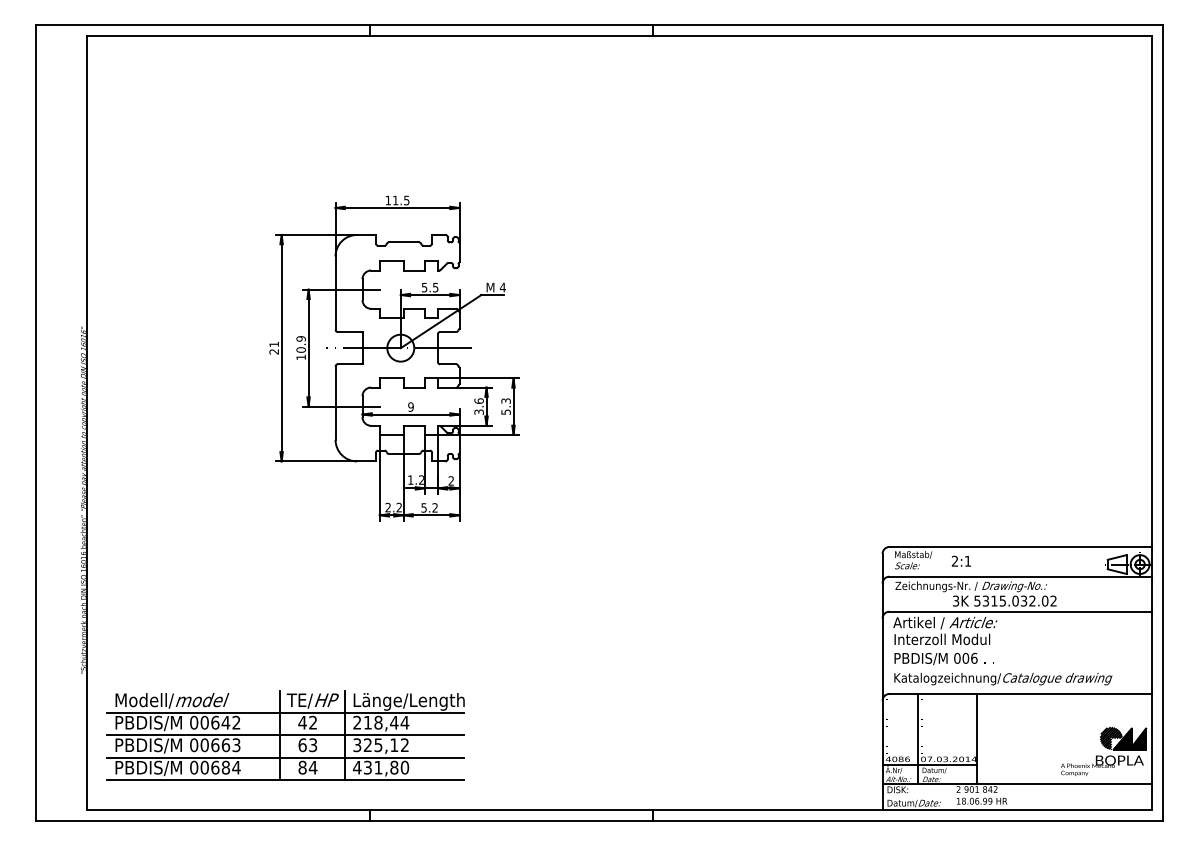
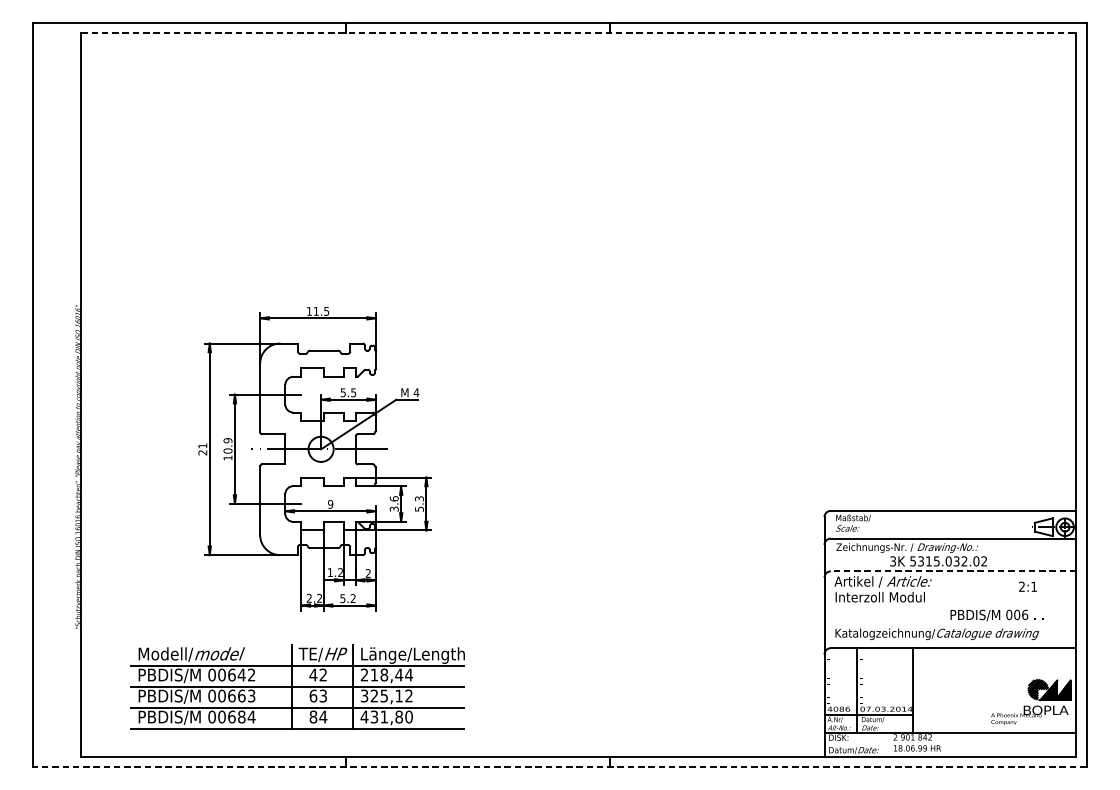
line: (619, 36) -> (578, 33), solid -> dashed
part: (394, 358) -> (315, 458), moved
text: (961, 560) -> (1028, 586), moved
line: (1020, 611) -> (953, 571), solid -> dashed
text: (943, 659) -> (996, 615), moved
part: (285, 735) -> (297, 686), moved
line: (599, 820) -> (560, 766), solid -> dashed

